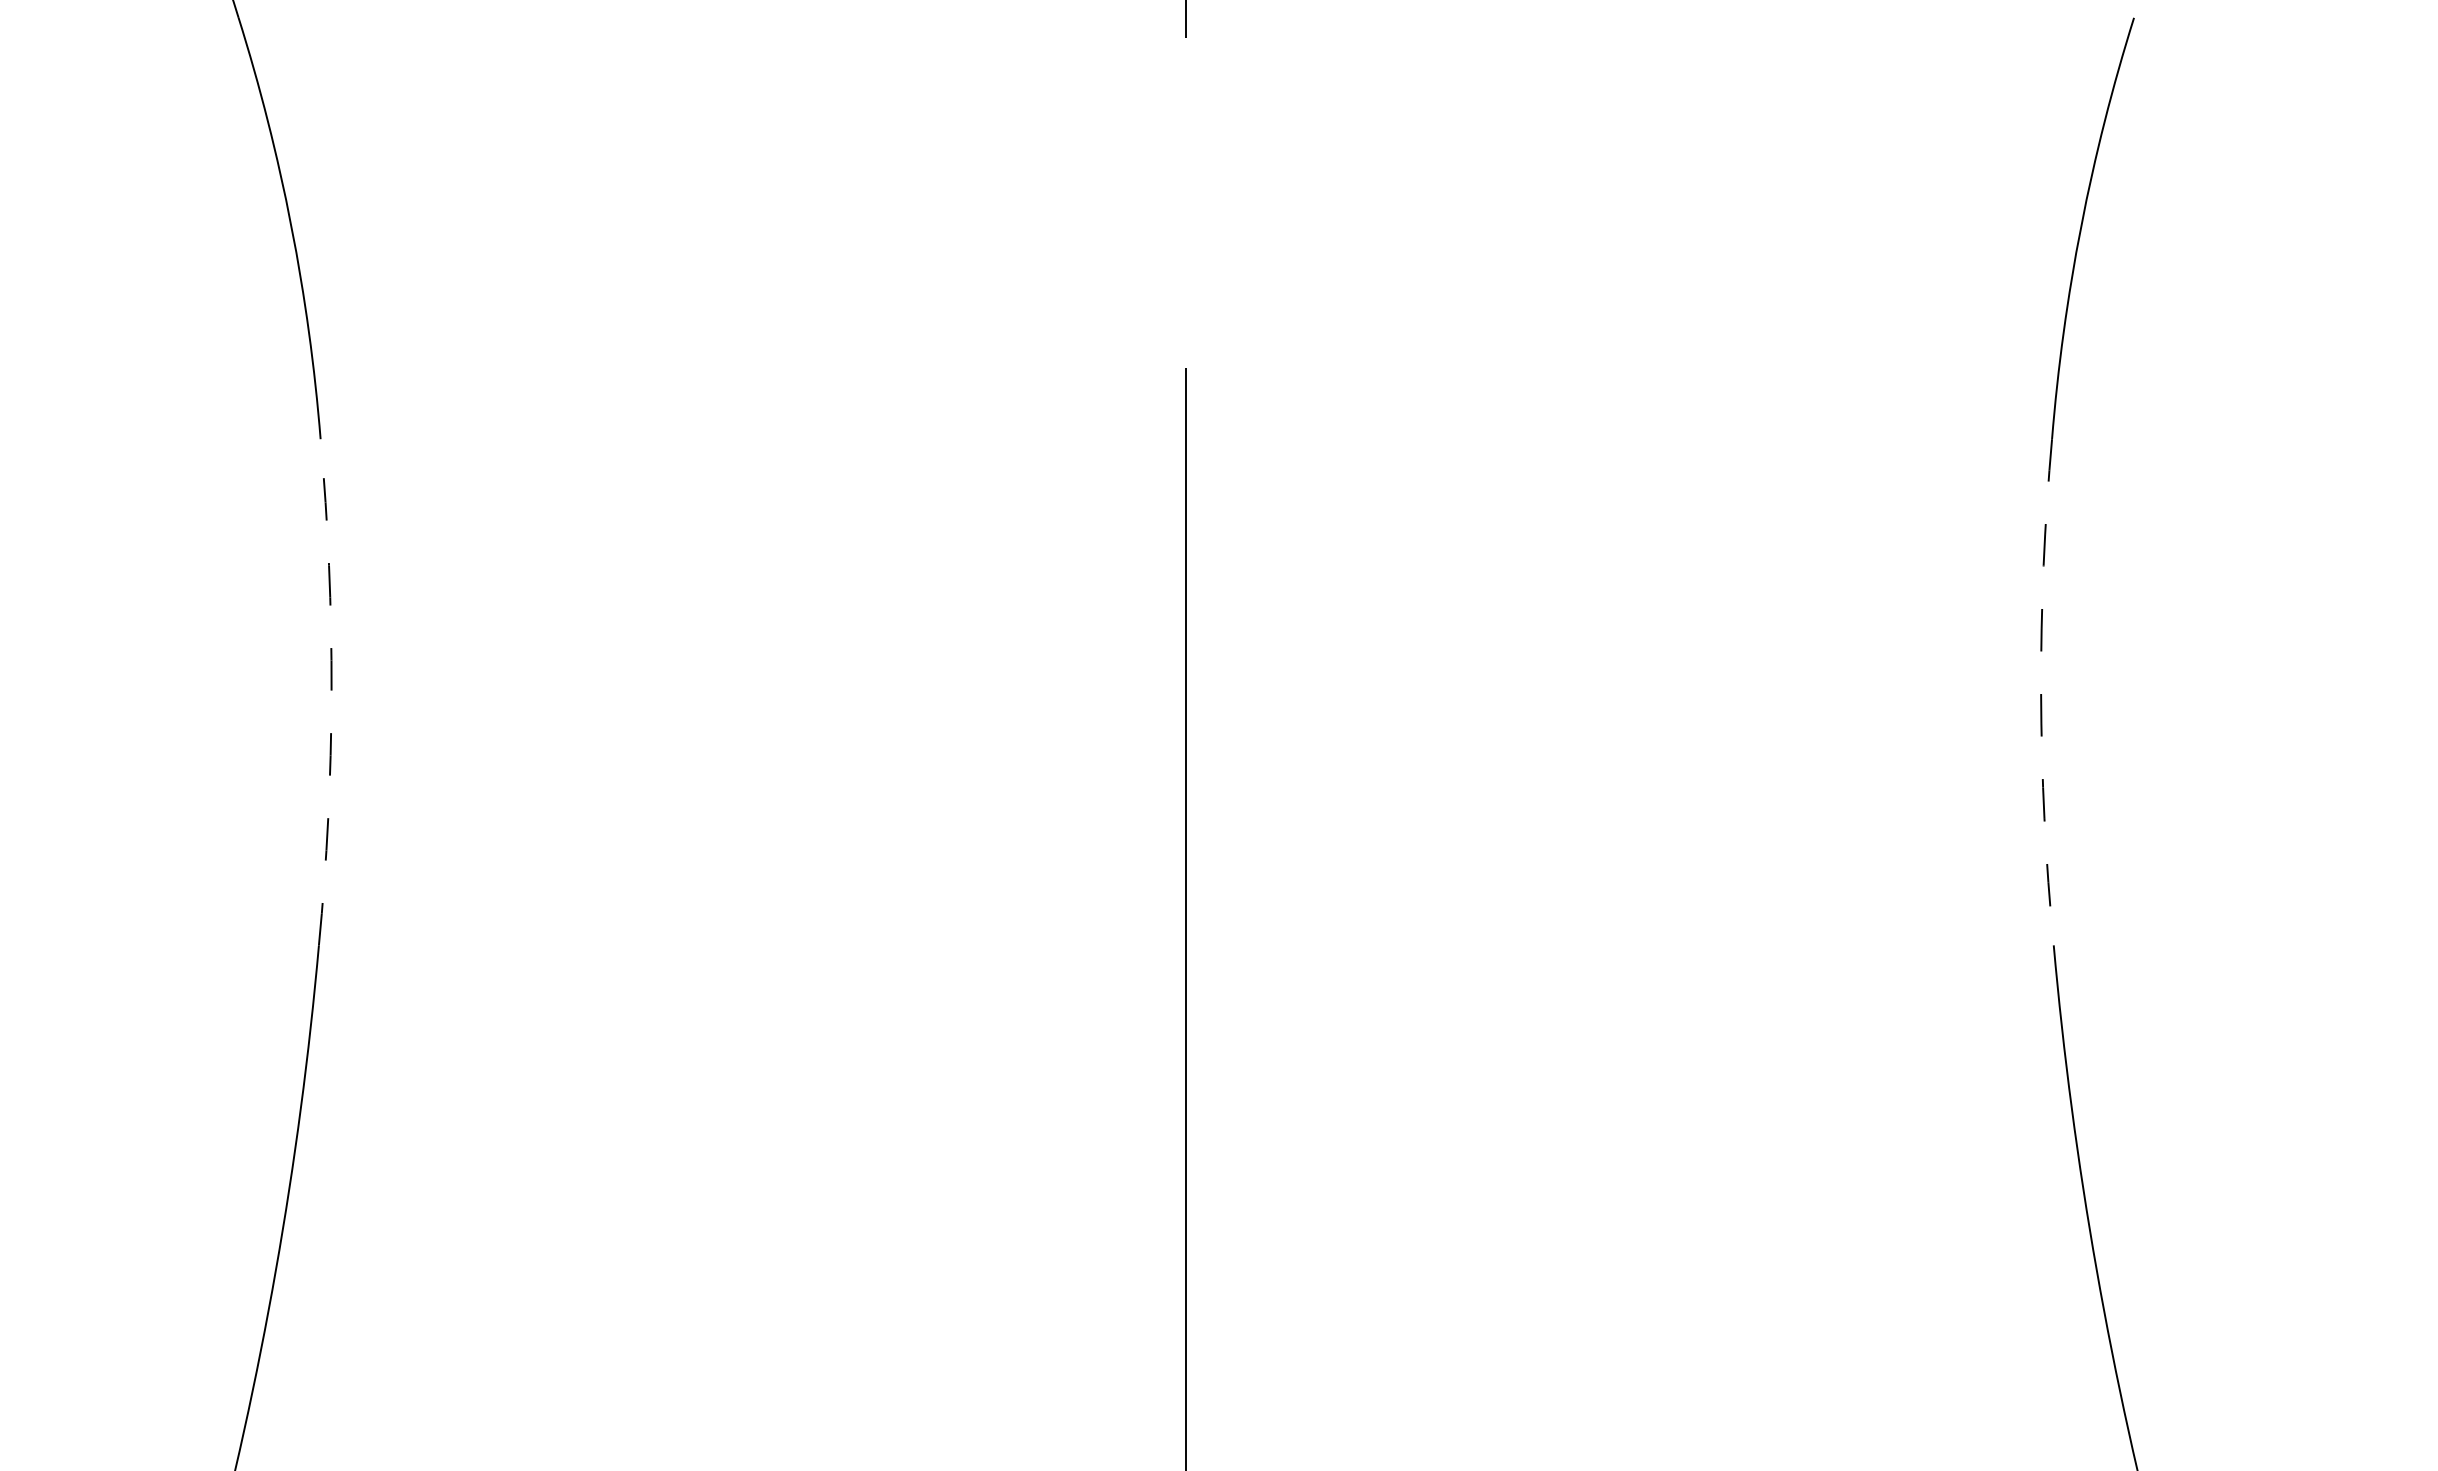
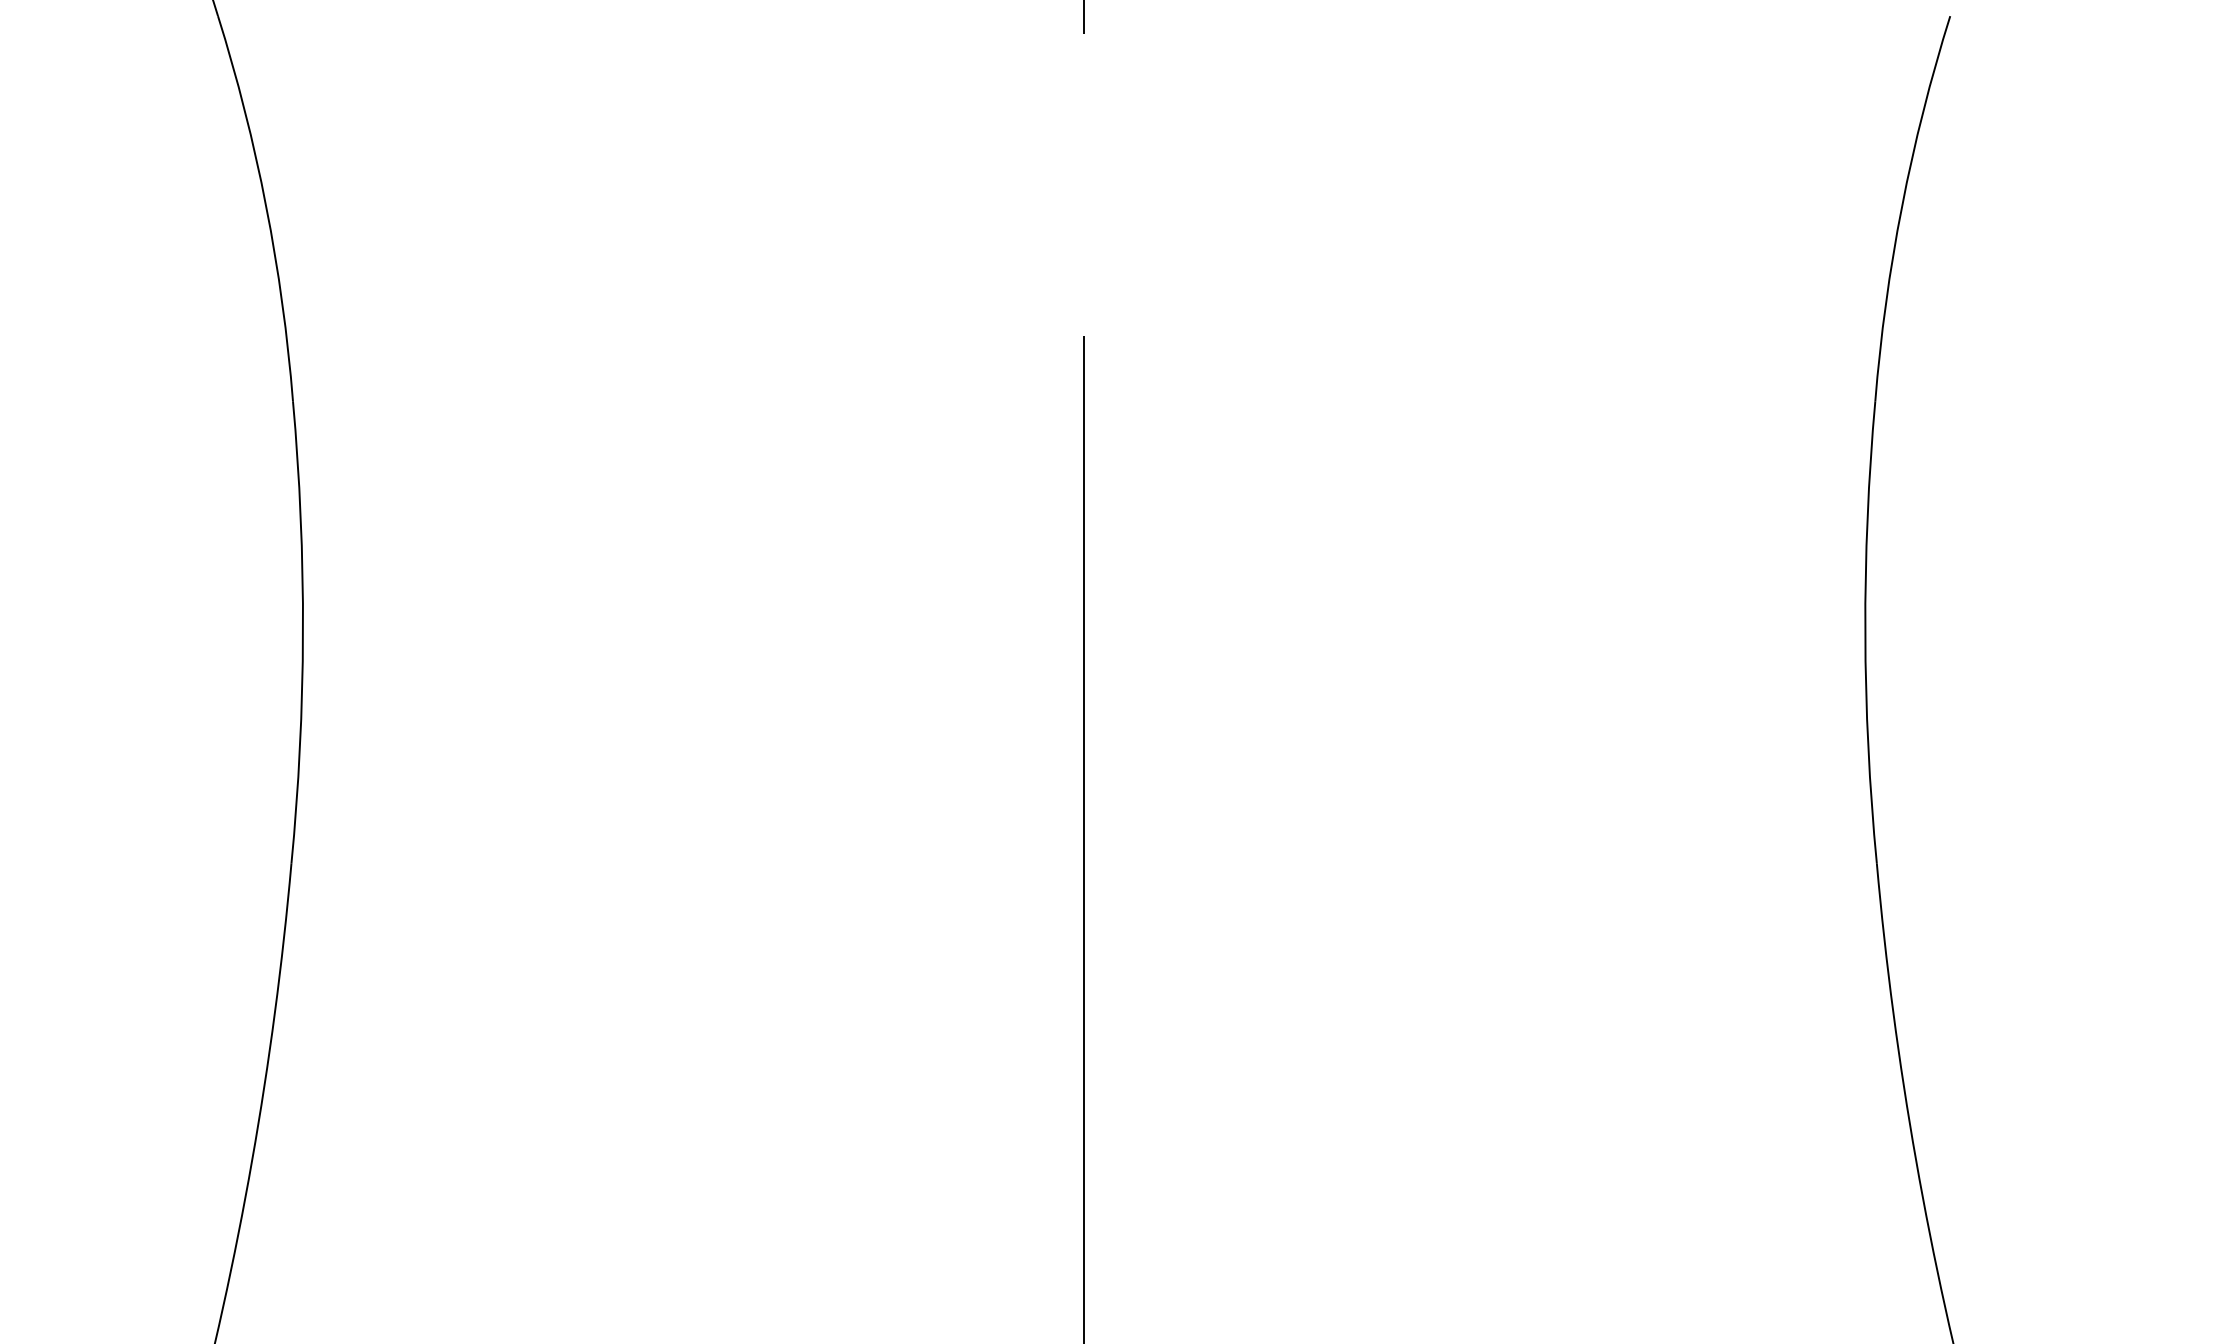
arc: (331, 692) -> (302, 632), dashed -> solid
arc: (2041, 692) -> (1865, 632), dashed -> solid

